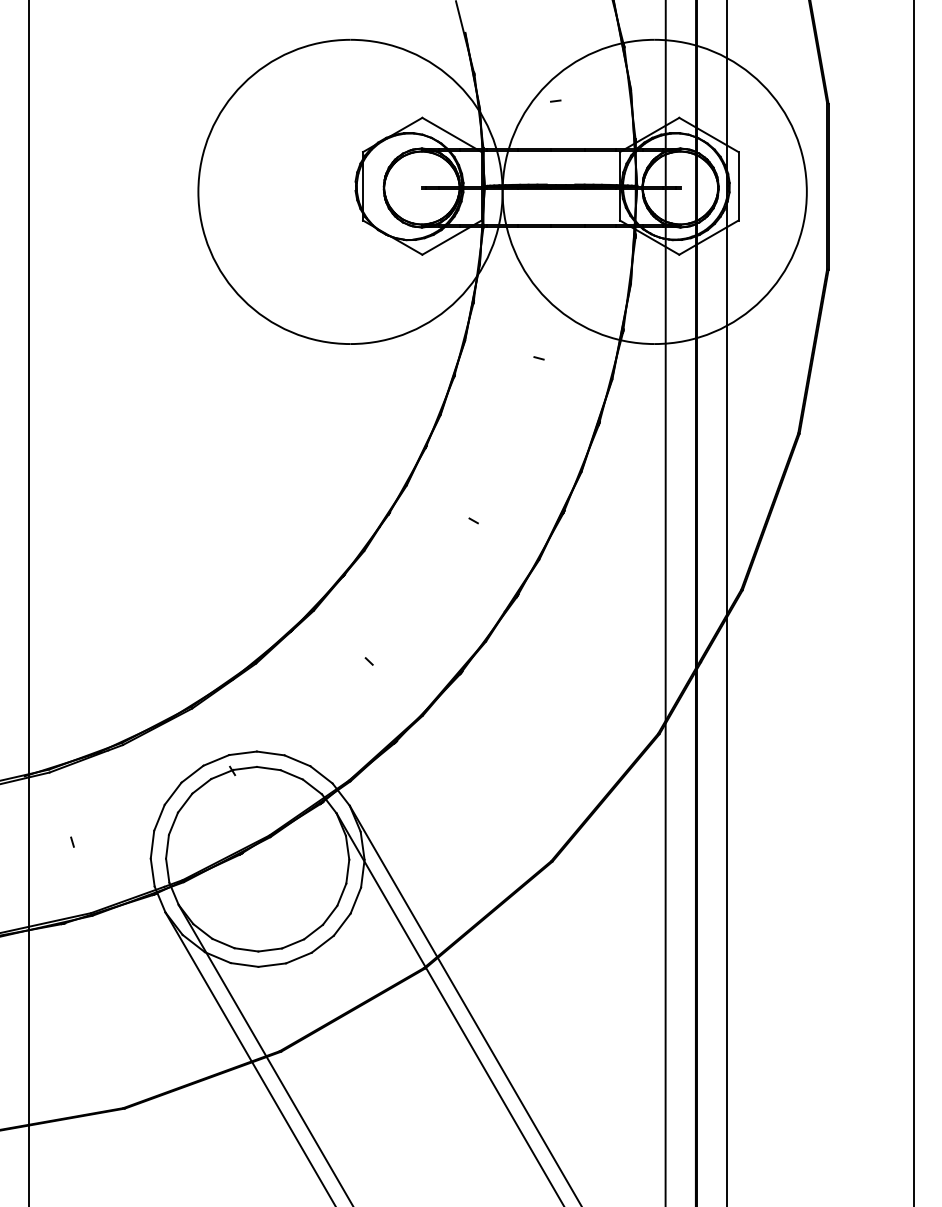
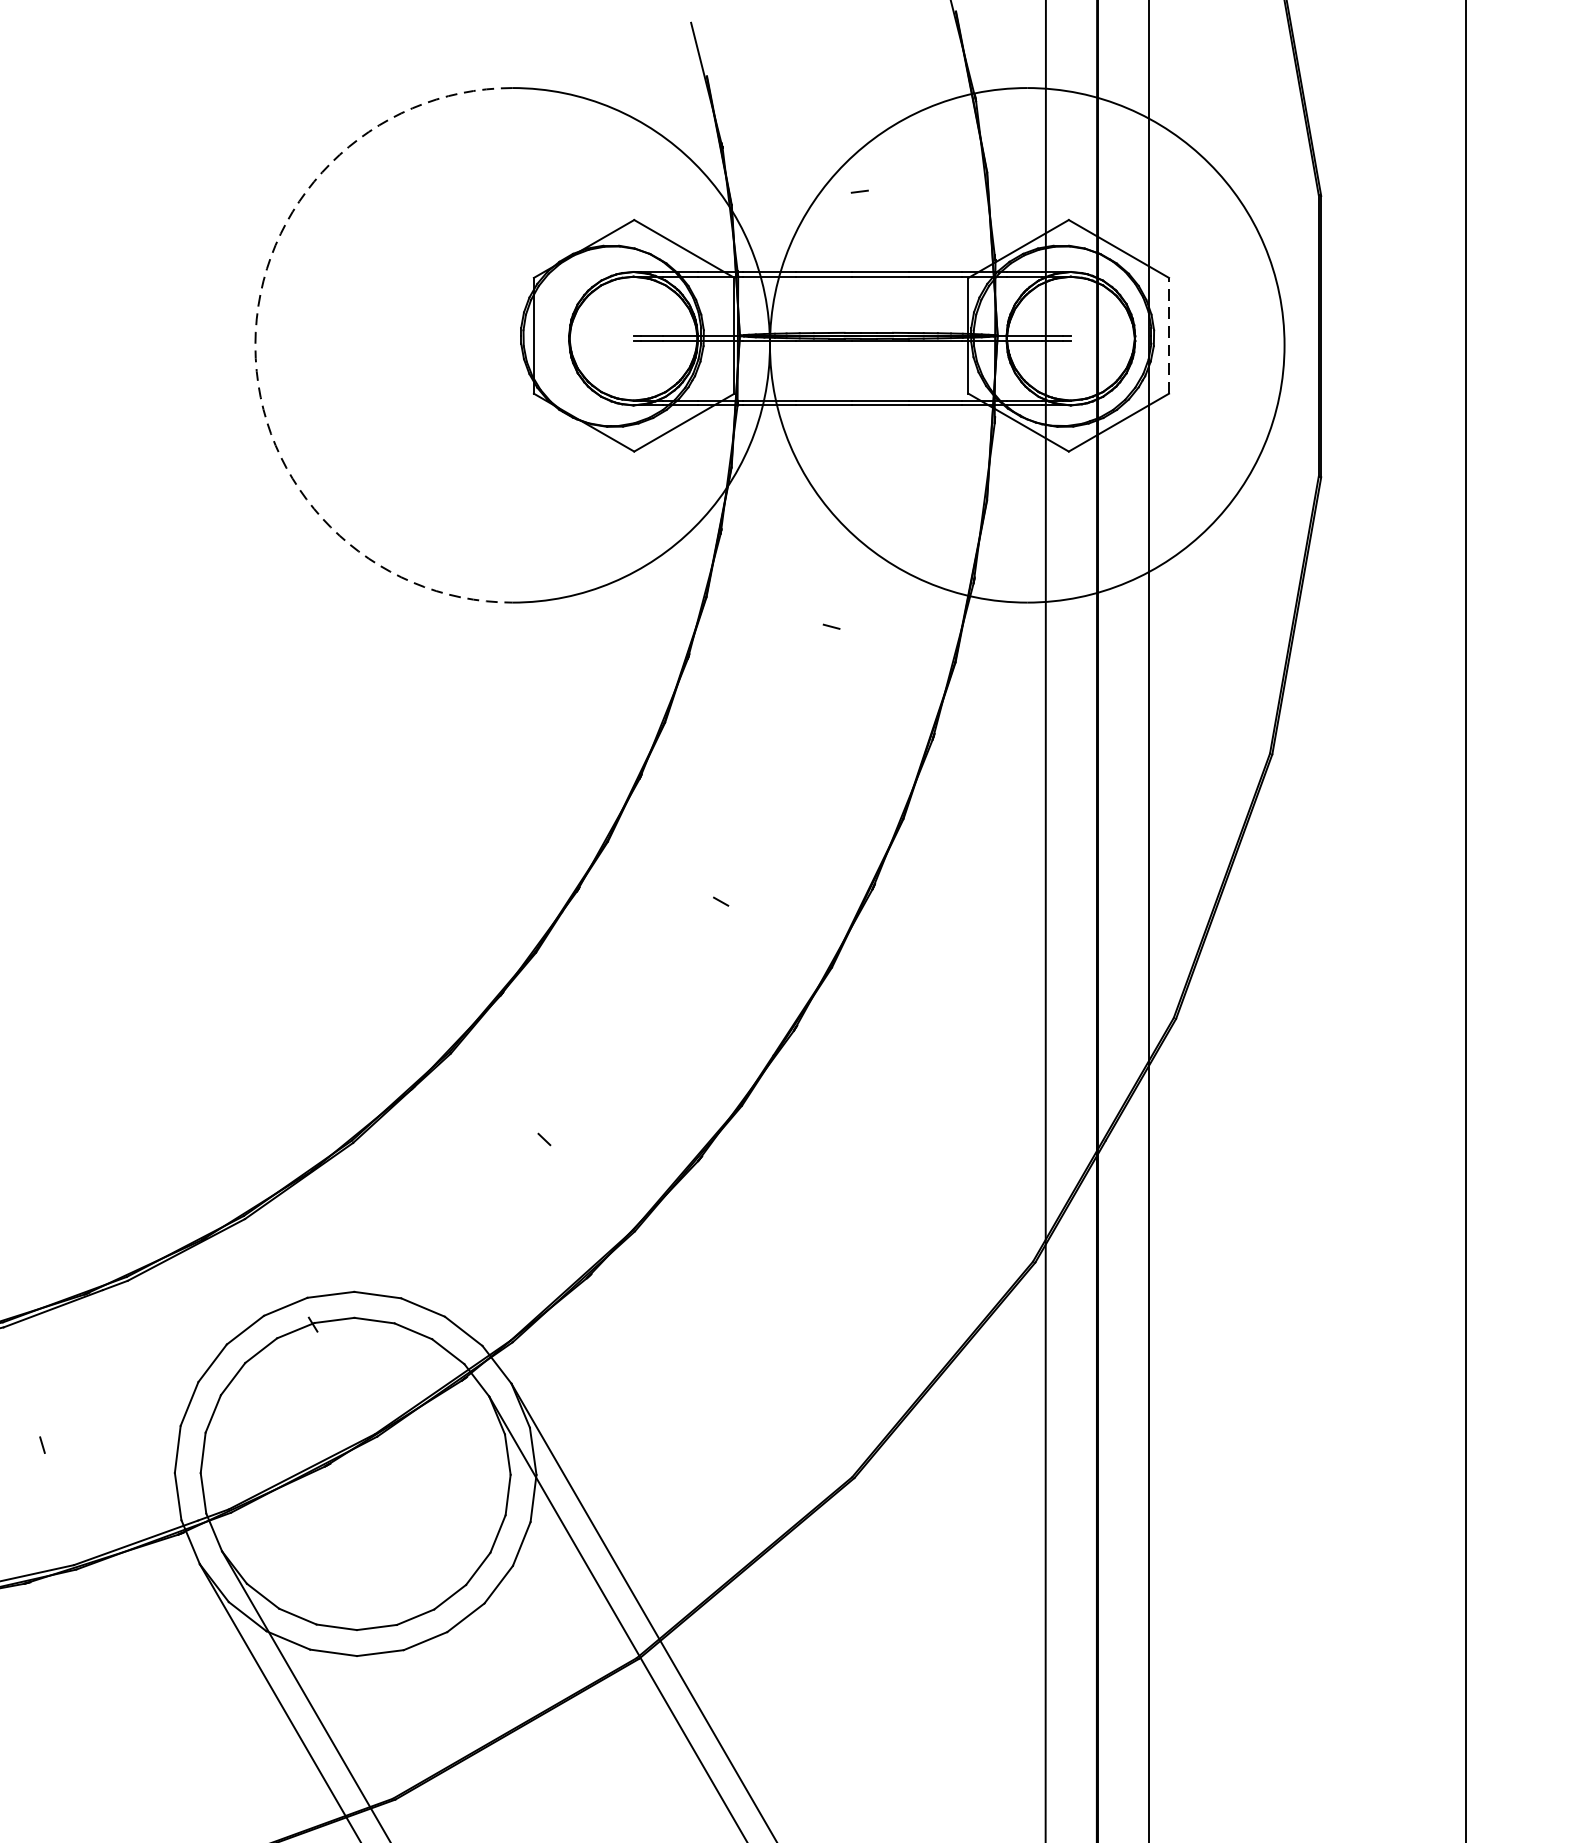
line: (738, 185) -> (1168, 334), solid -> dashed
arc: (198, 191) -> (255, 344), solid -> dashed

